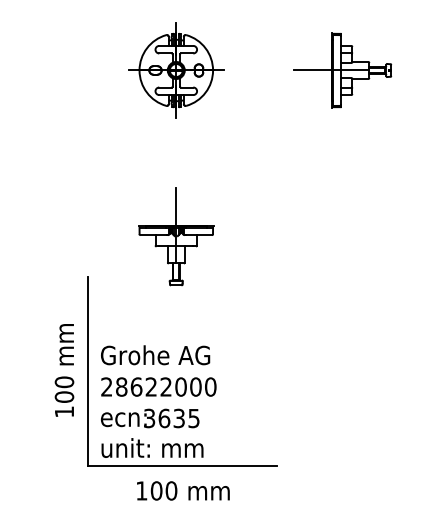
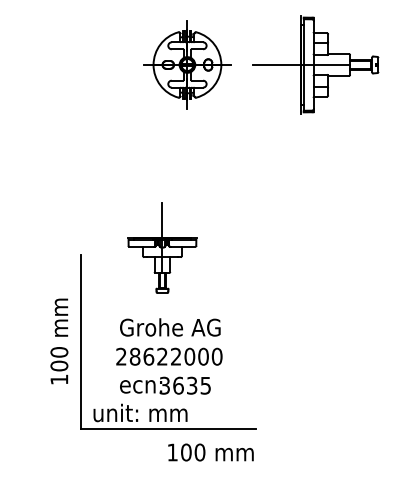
part: (176, 69) -> (187, 64), moved
part: (342, 69) -> (315, 64), size x1.4
part: (176, 235) -> (162, 247), moved
text: (155, 355) -> (170, 327), moved
text: (158, 386) -> (169, 356), moved
text: (150, 418) -> (165, 385), moved
text: (182, 490) -> (210, 452), moved

